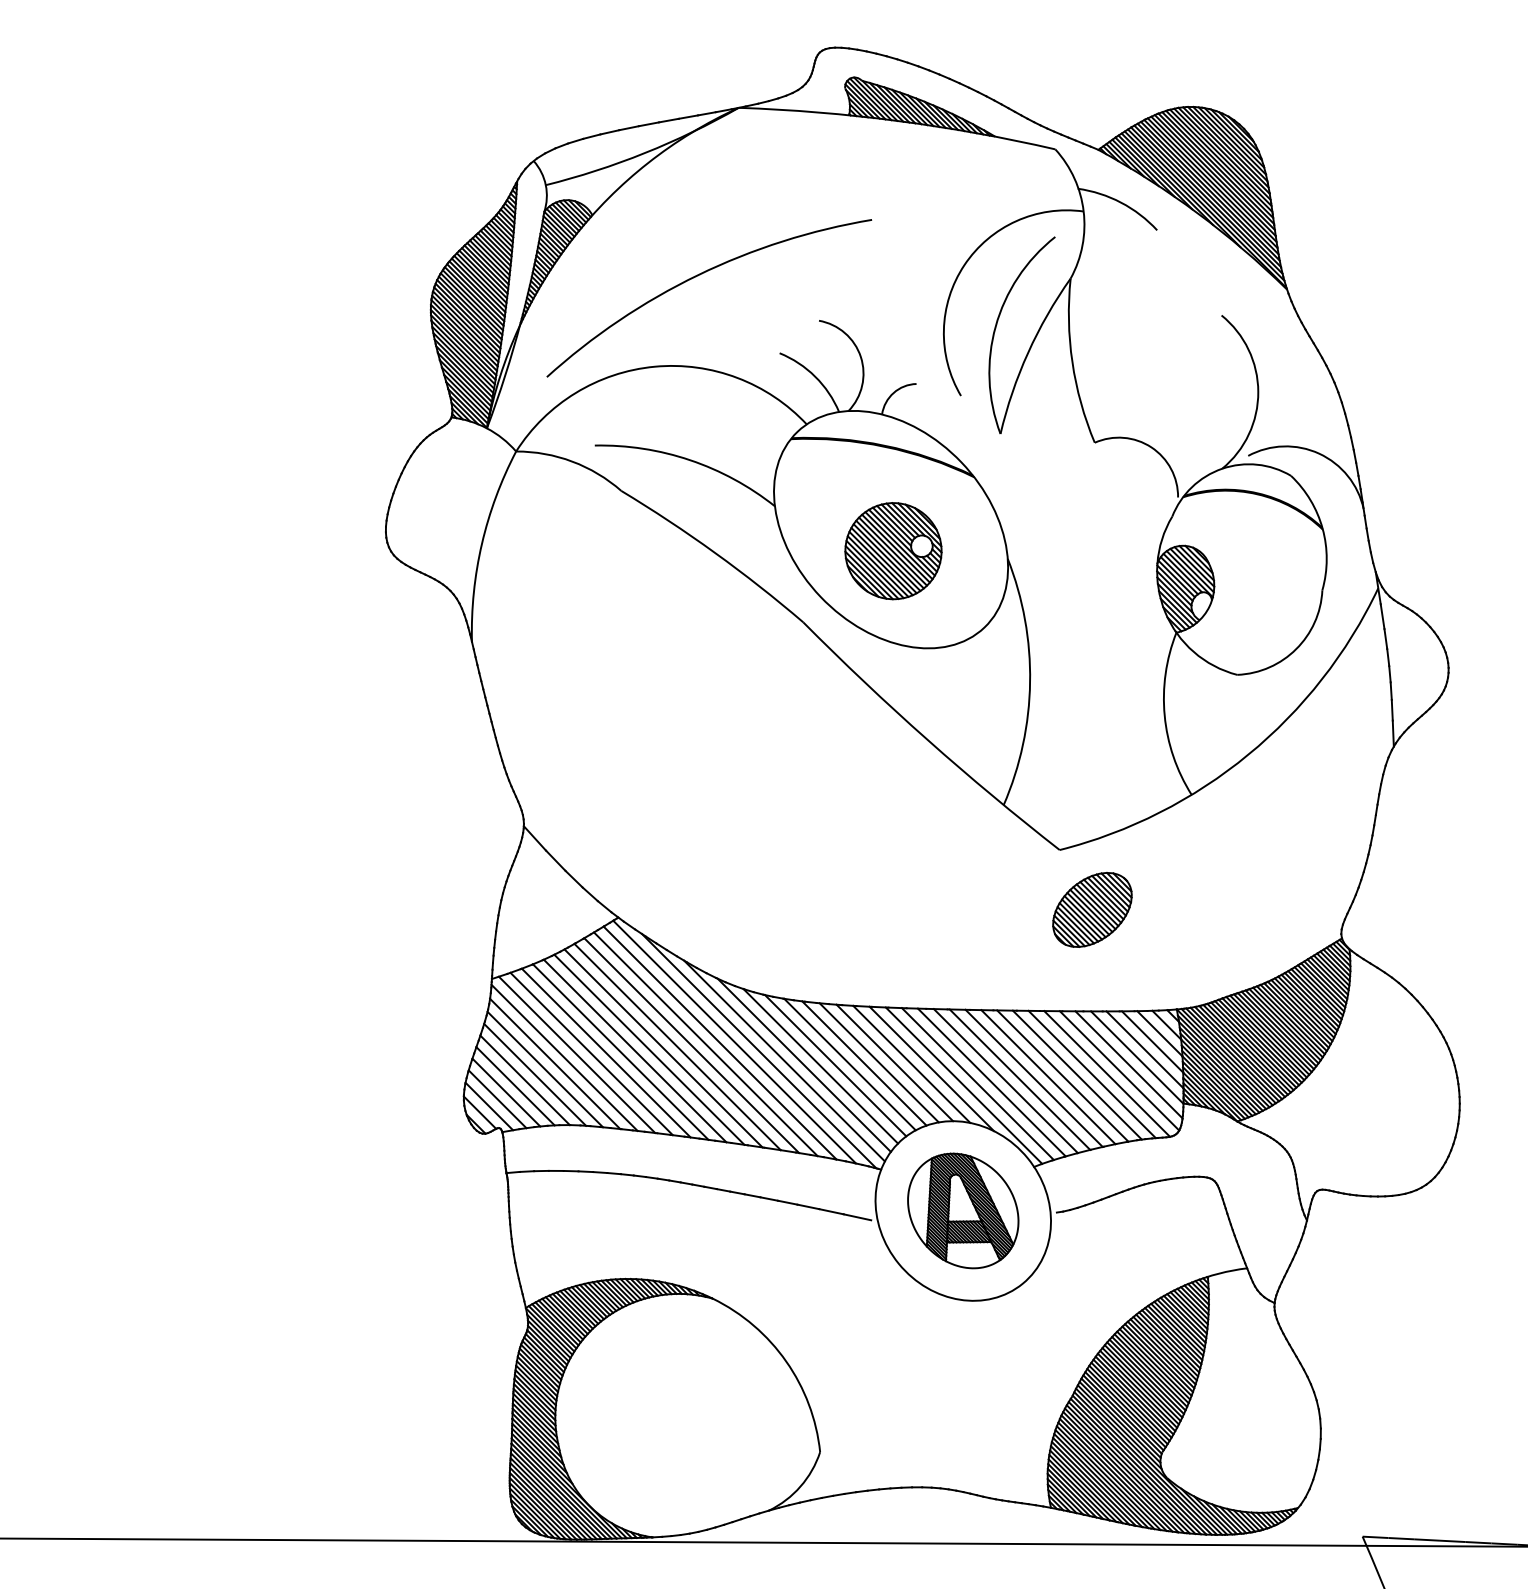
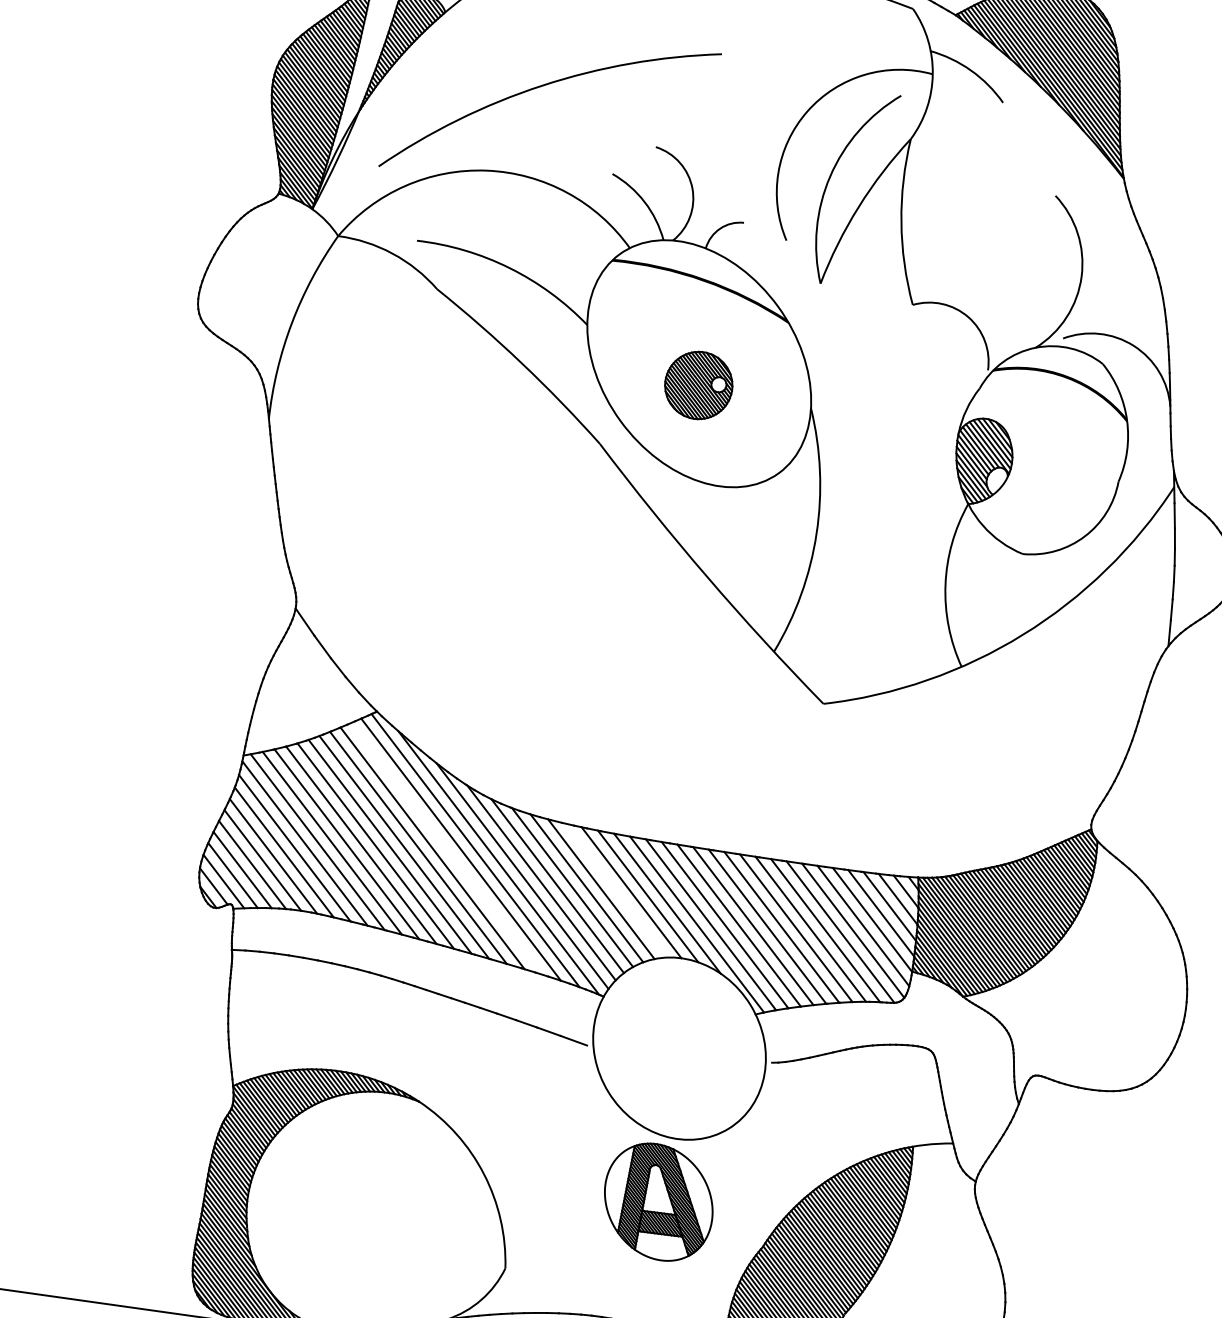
part: (893, 551) -> (698, 385), size x0.7
part: (1092, 909) -> (848, 767), removed
line: (705, 1044) -> (446, 849), removed
line: (878, 1062) -> (615, 890), removed
part: (963, 1210) -> (659, 1201), moved

